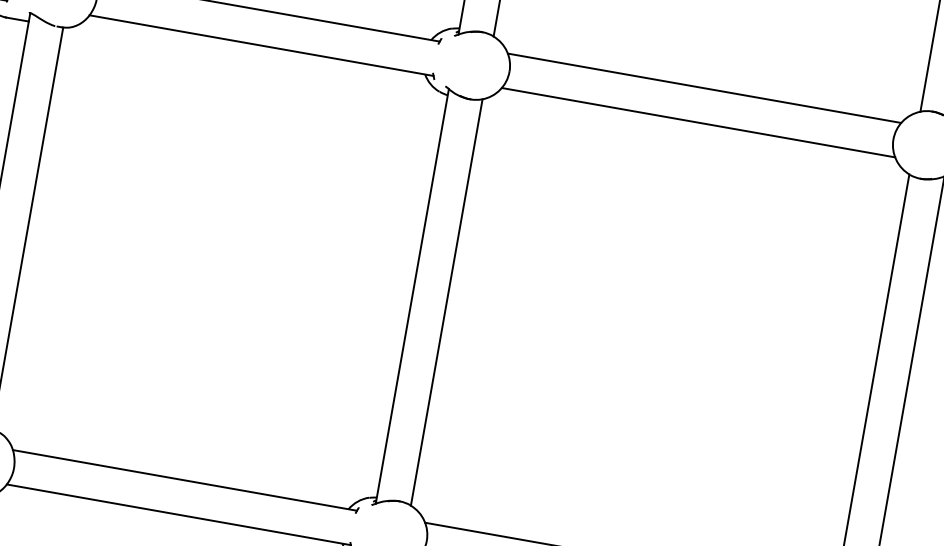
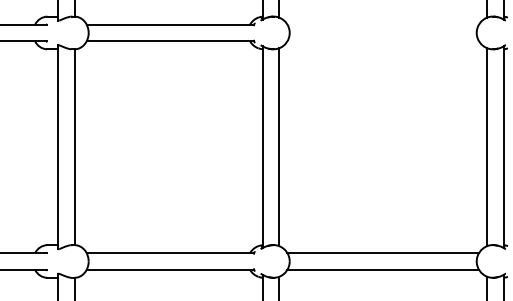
line: (705, 88) -> (383, 24), removed
line: (698, 123) -> (383, 41), removed

